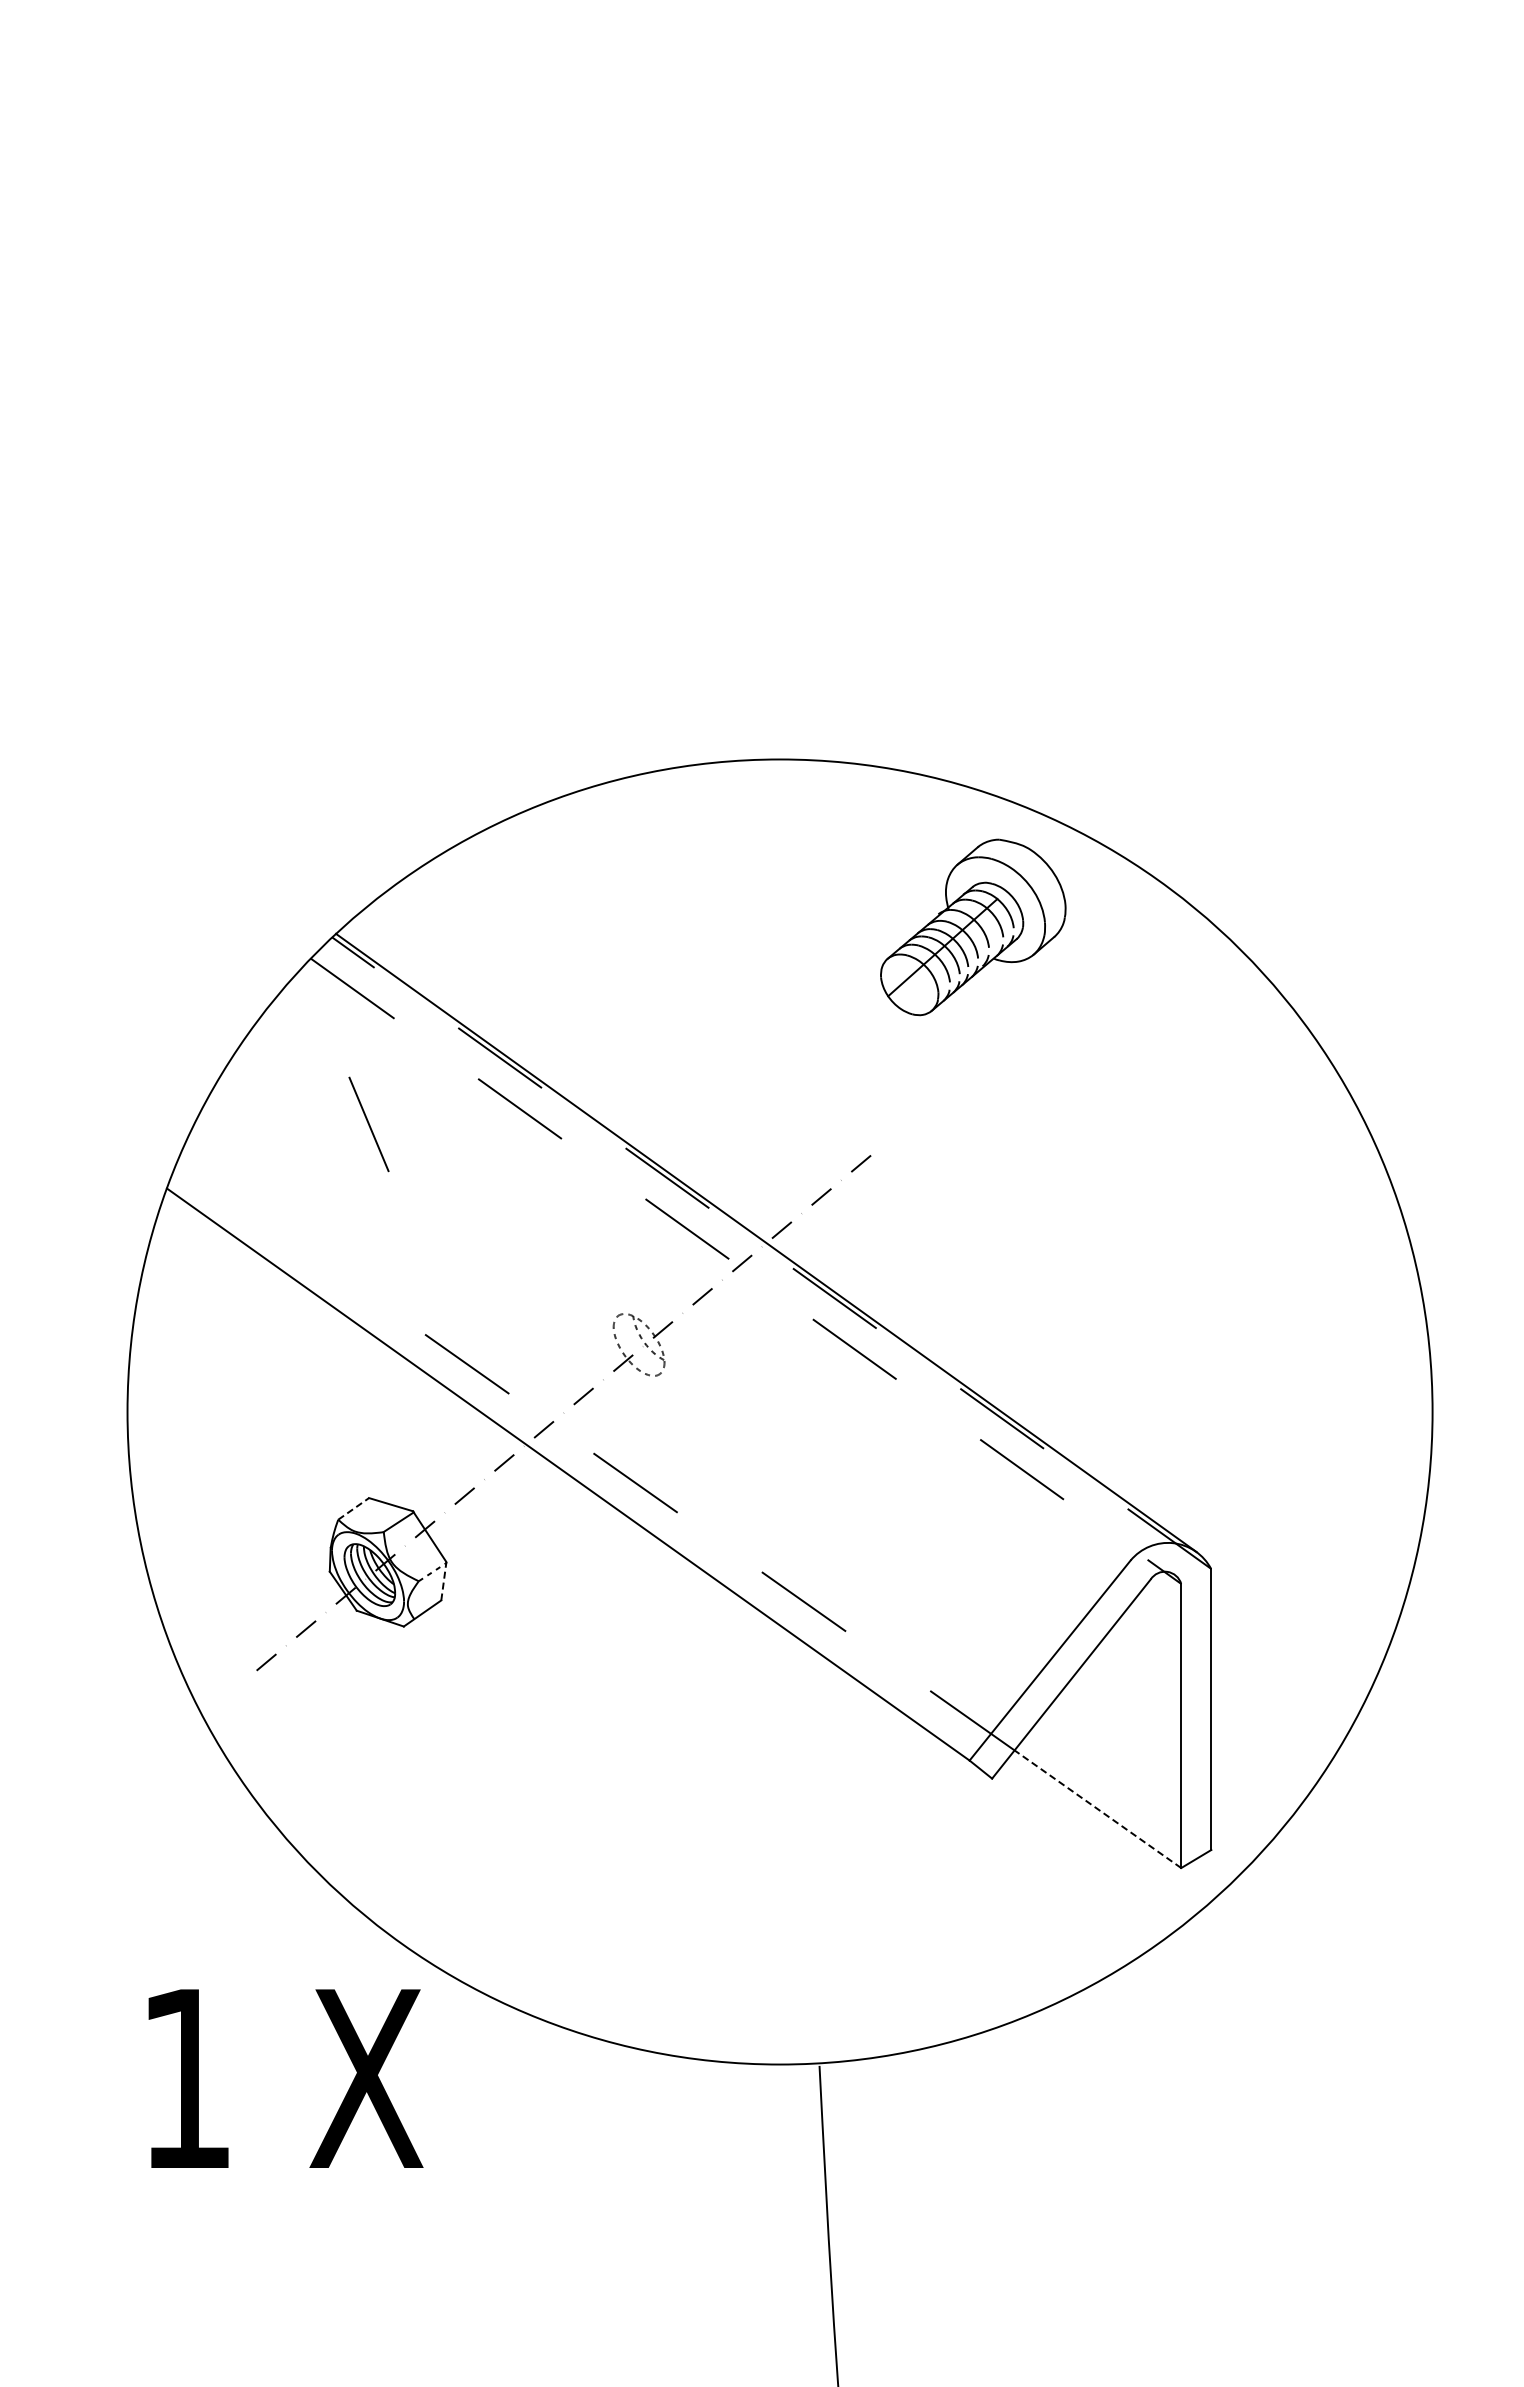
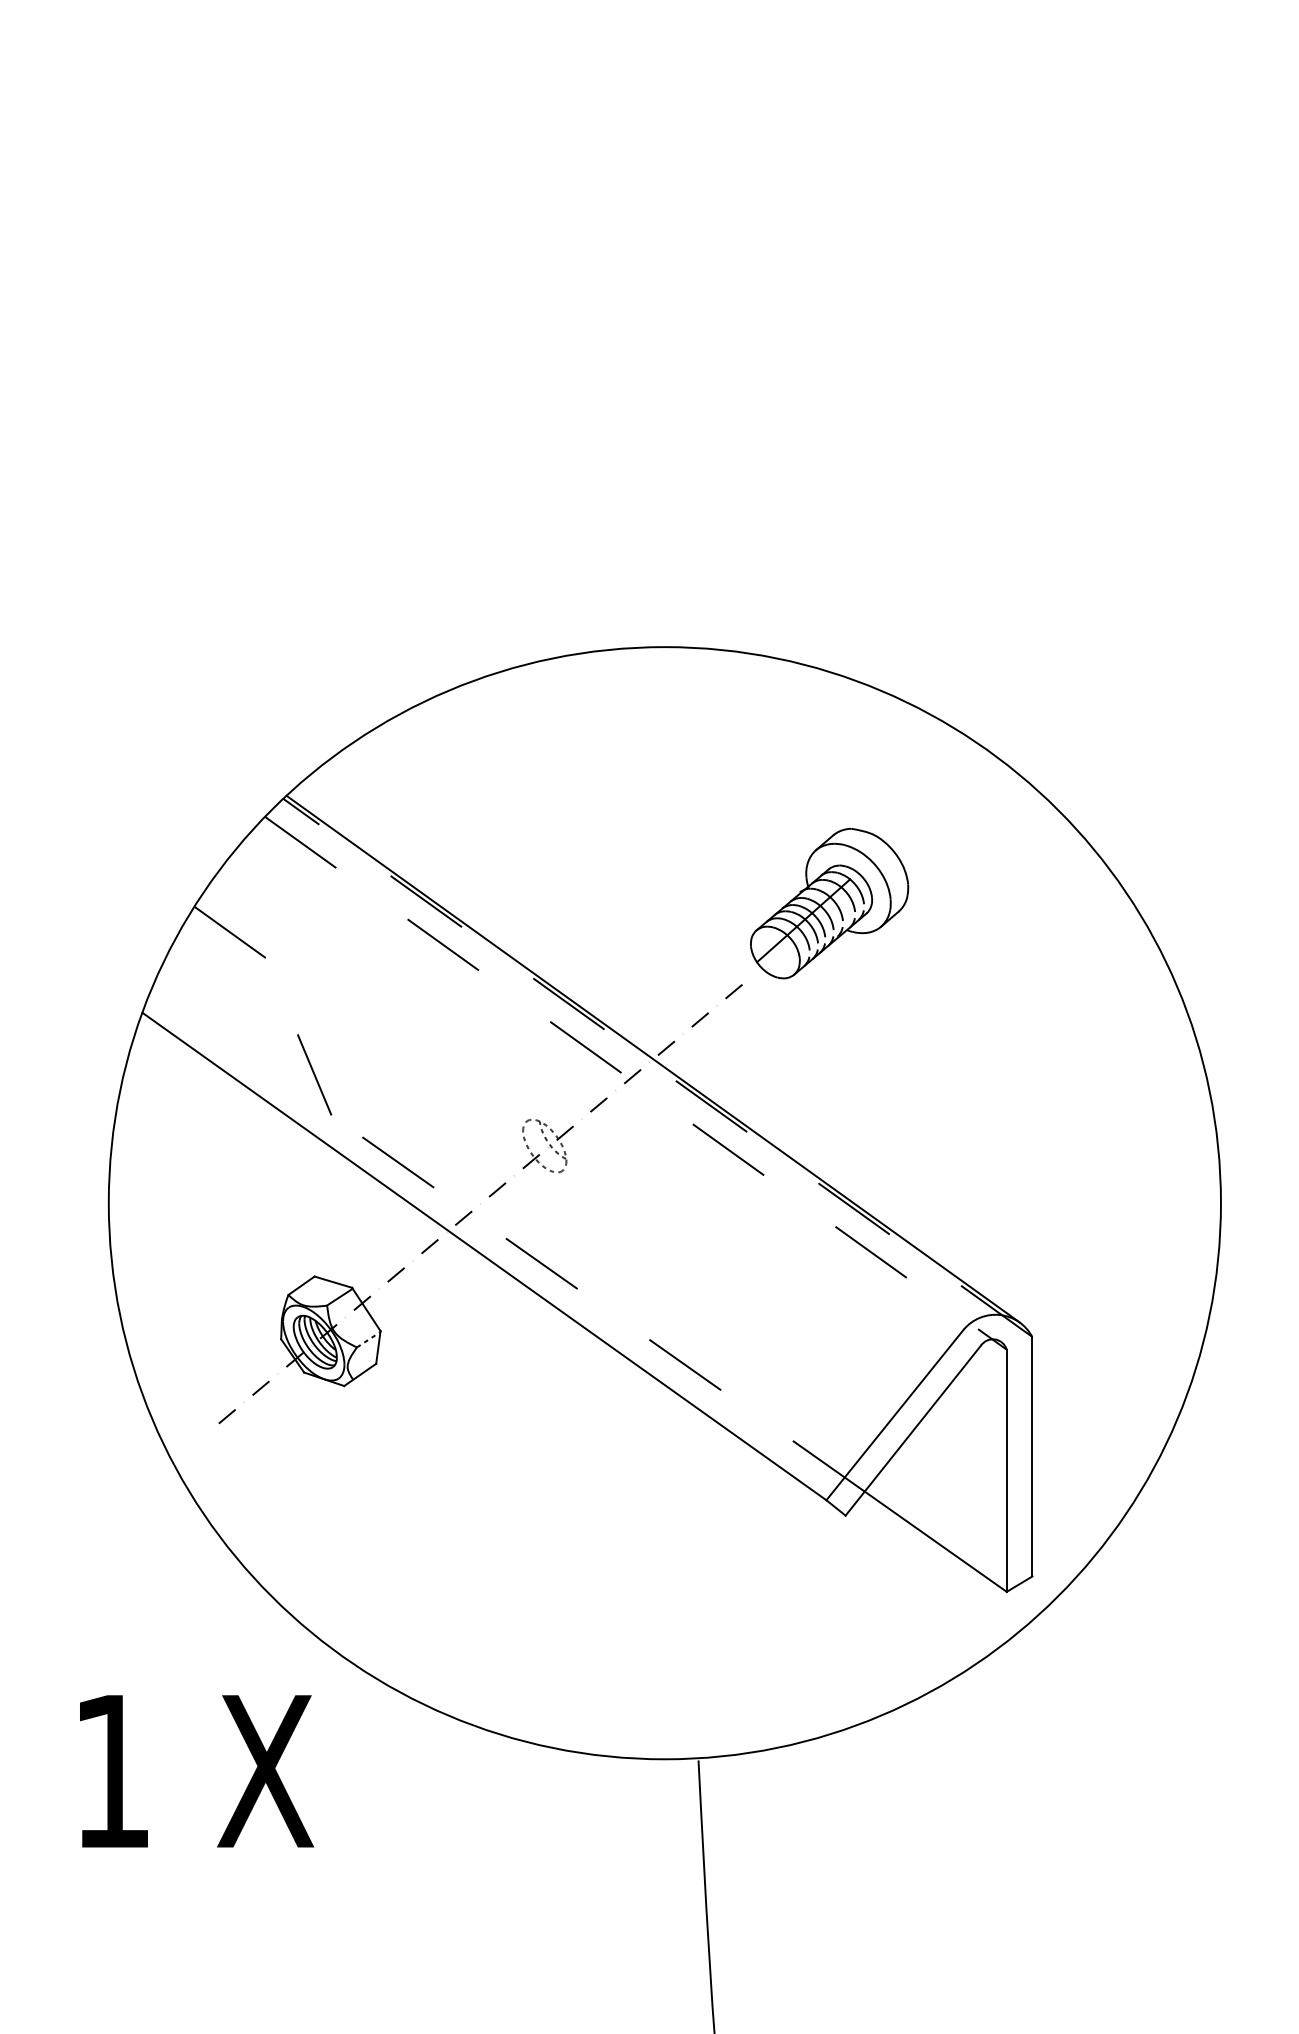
part: (973, 927) -> (829, 903), moved
line: (269, 1094) -> (229, 932), added
line: (368, 1124) -> (314, 1074), moved
line: (353, 1508) -> (301, 1285), dashed -> solid
line: (443, 1580) -> (378, 1346), dashed -> solid
line: (1097, 1808) -> (935, 1541), dashed -> solid
text: (285, 2078) -> (196, 1771), moved

